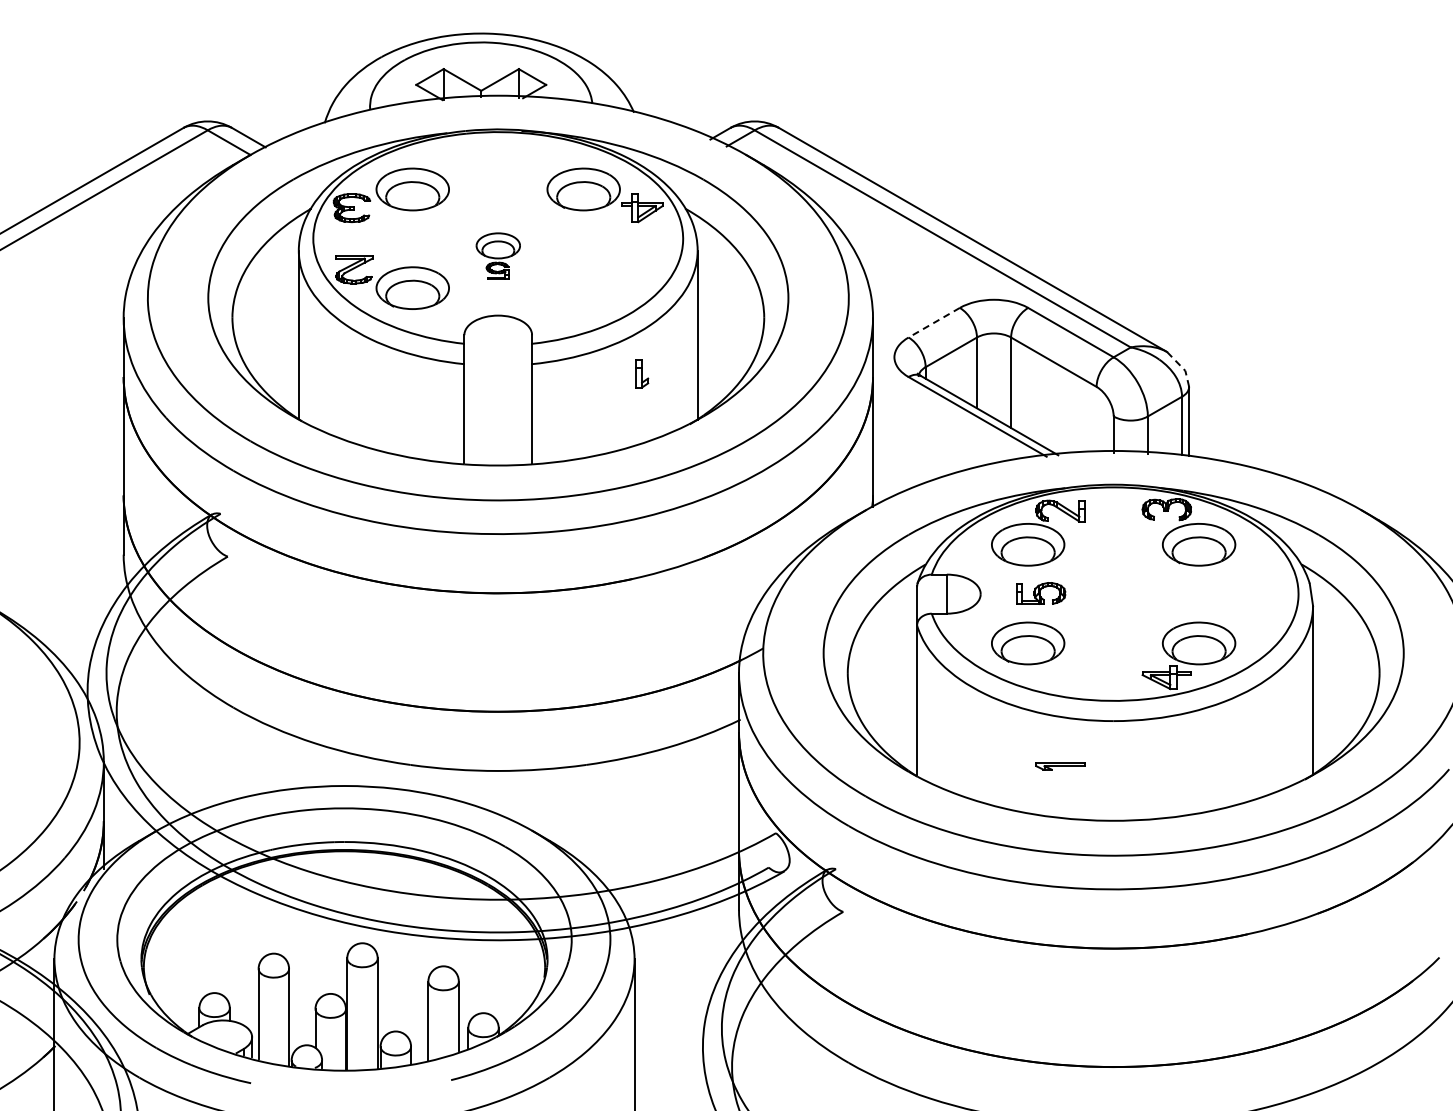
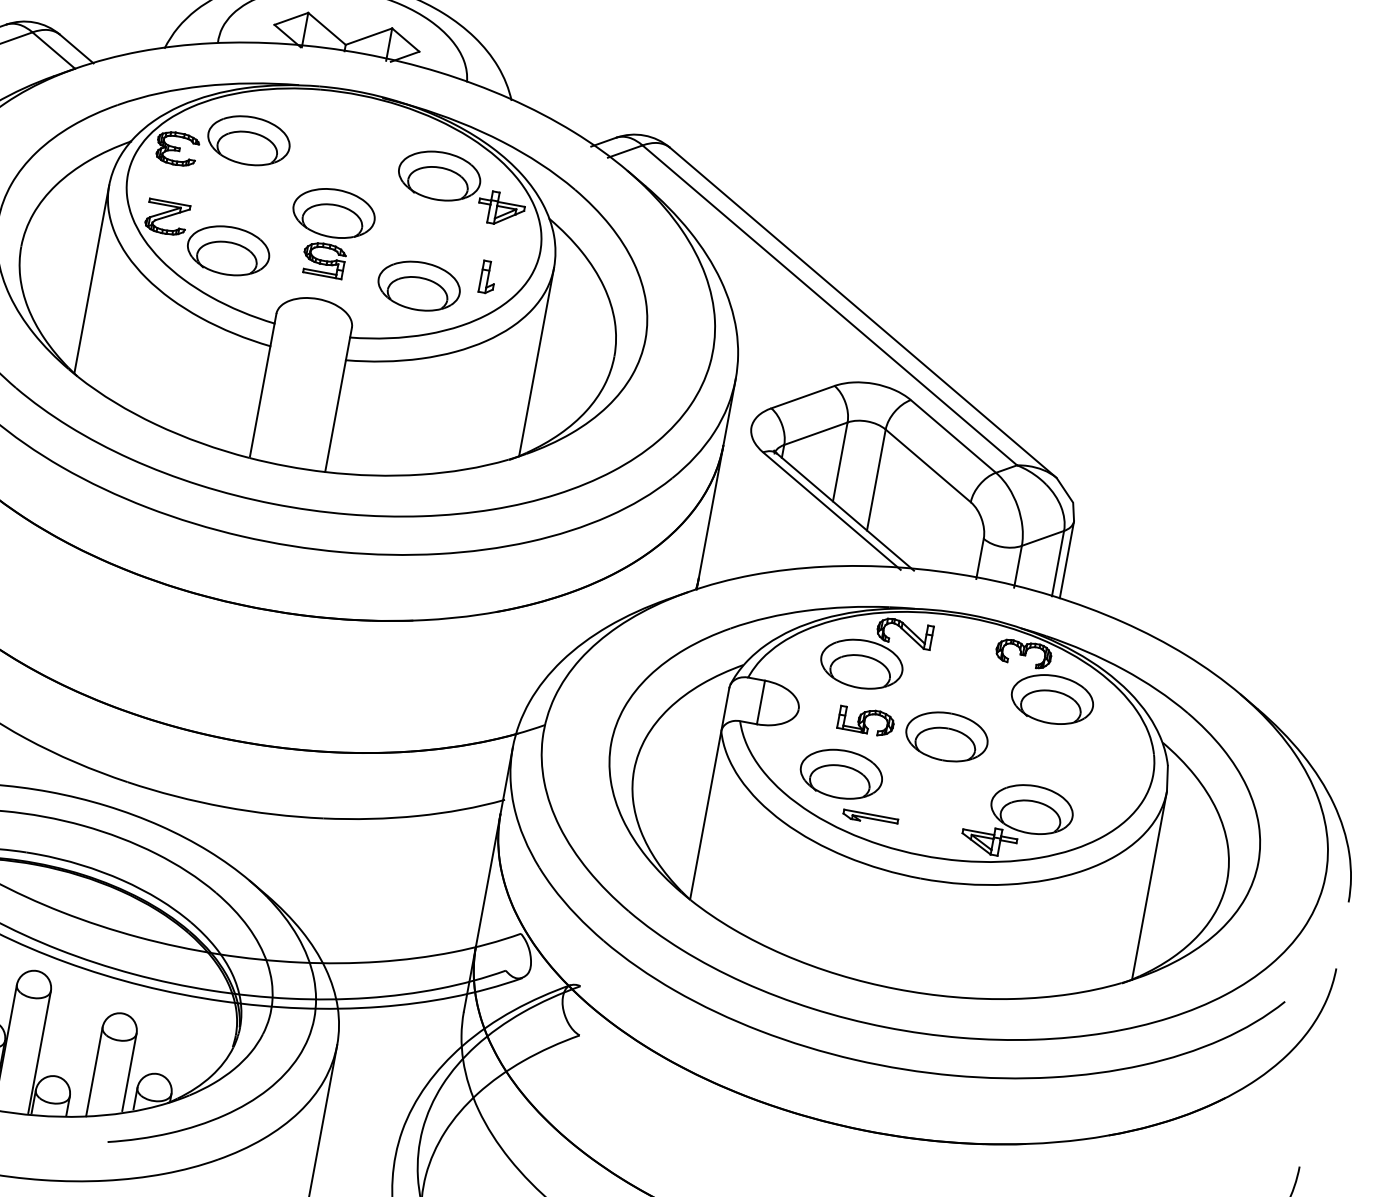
part: (498, 256) -> (330, 233), size x1.67
part: (583, 287) -> (419, 285), added
line: (934, 322) -> (803, 396), dashed -> solid
line: (1181, 367) -> (1069, 498), dashed -> solid
part: (642, 373) -> (488, 277), moved
part: (1113, 593) -> (946, 736), added
part: (1060, 766) -> (870, 818), moved

